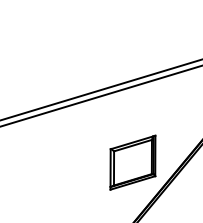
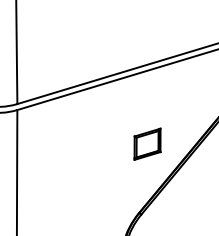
part: (132, 163) -> (147, 144), size x0.6

